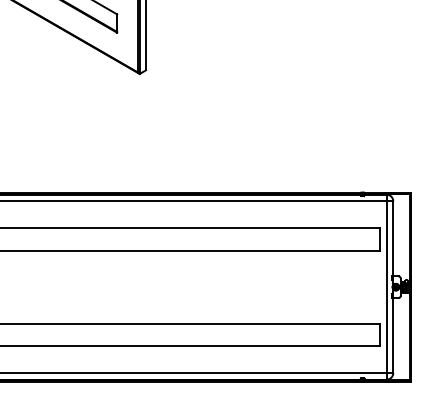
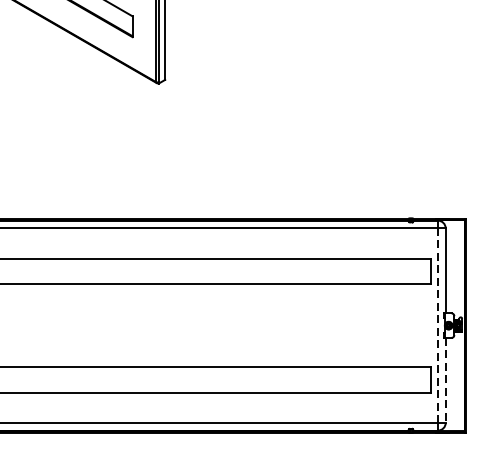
line: (386, 287) -> (437, 325), solid -> dashed
line: (393, 335) -> (445, 380), solid -> dashed

